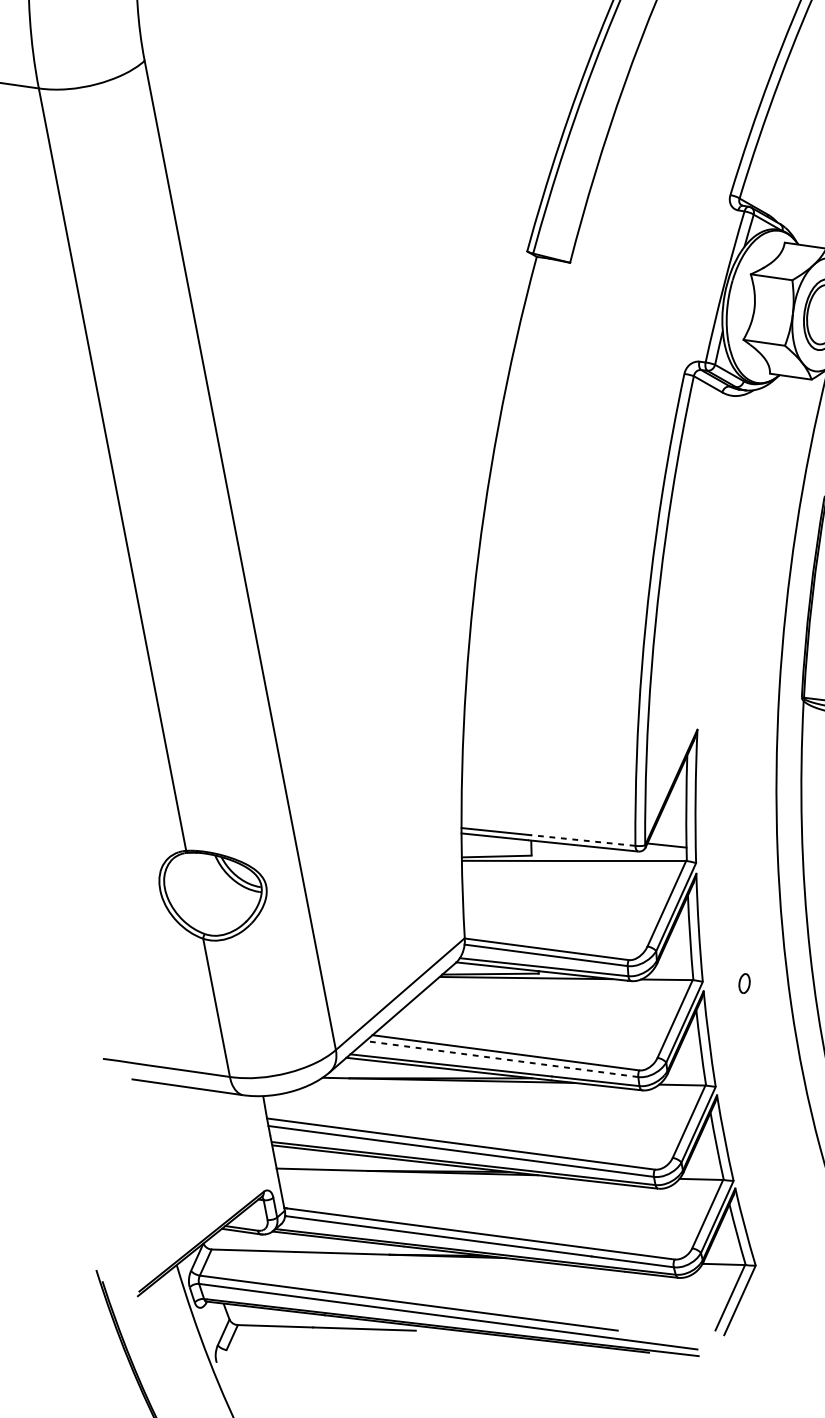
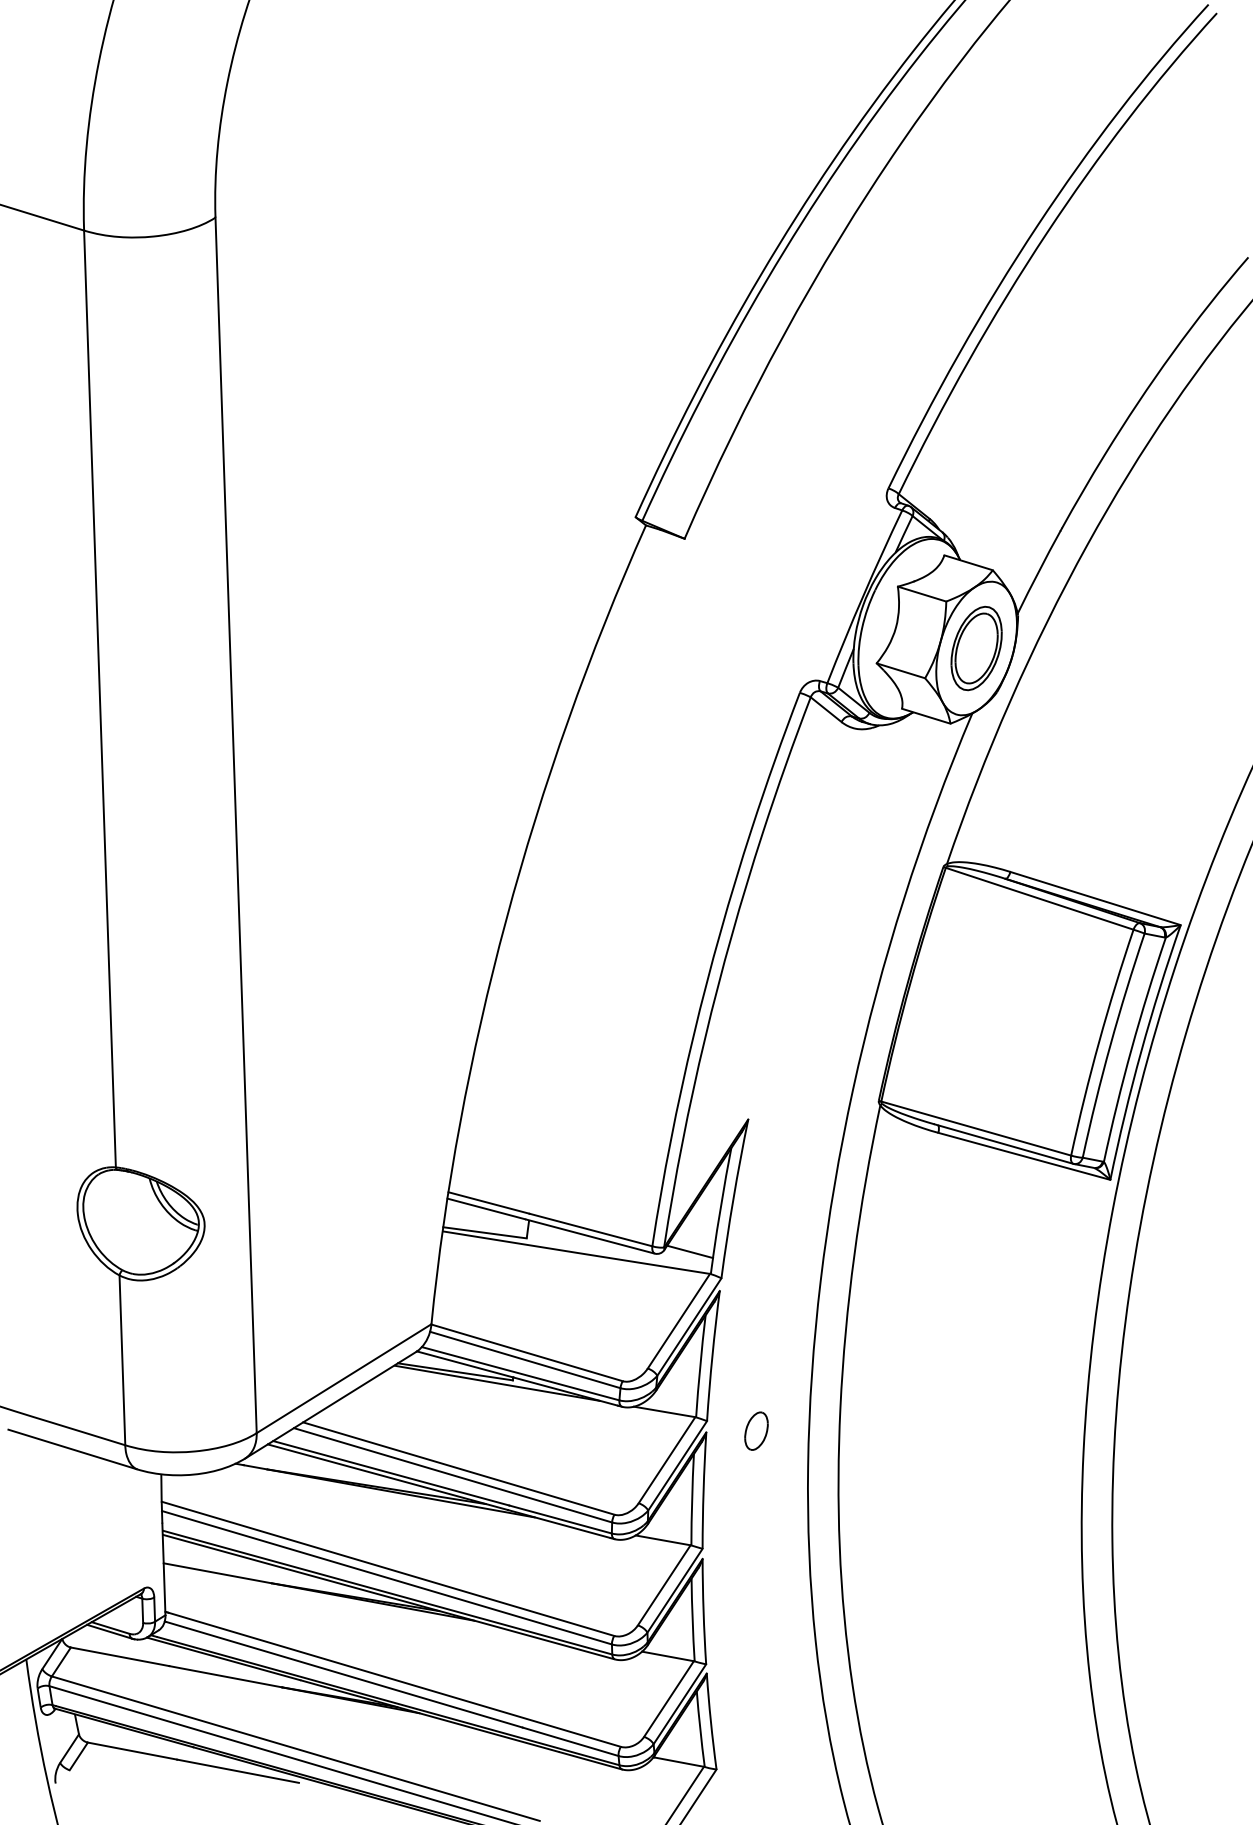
line: (582, 840) -> (590, 1230), dashed -> solid
part: (744, 983) -> (756, 1430), size x1.67
line: (502, 1059) -> (453, 1475), dashed -> solid

